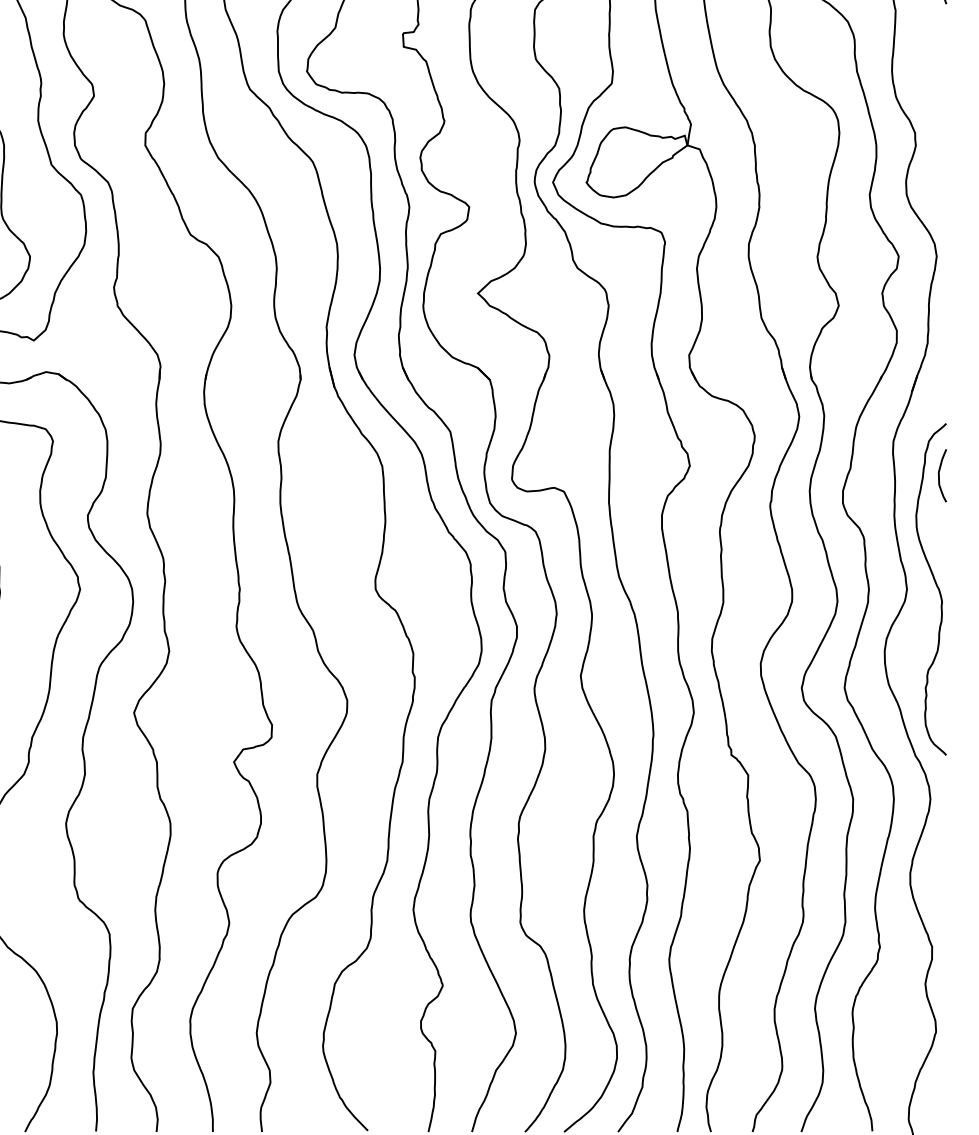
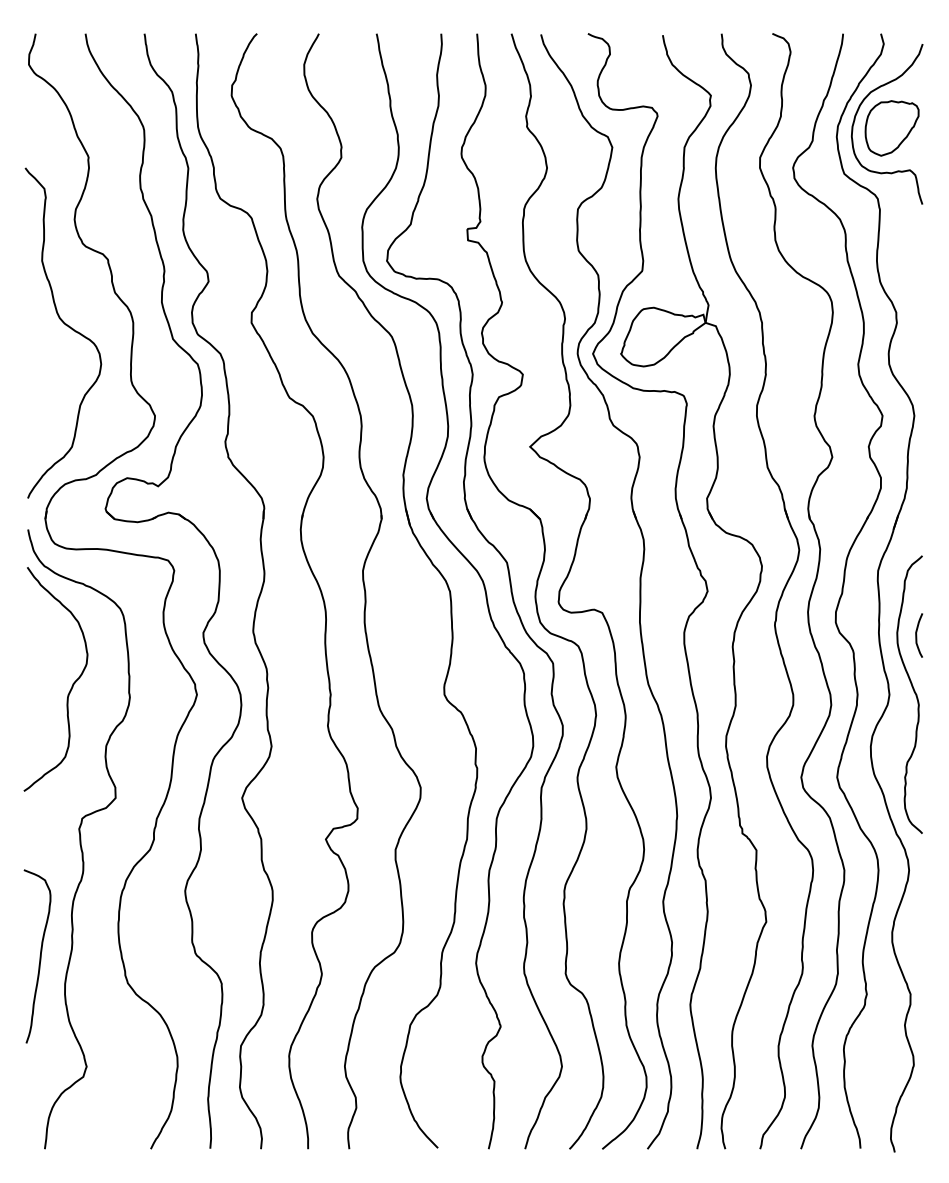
curve: (940, 475) -> (917, 635), moved

